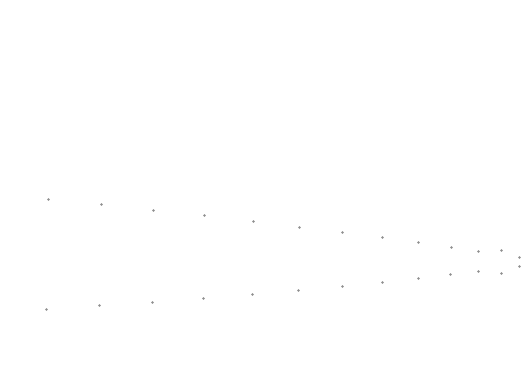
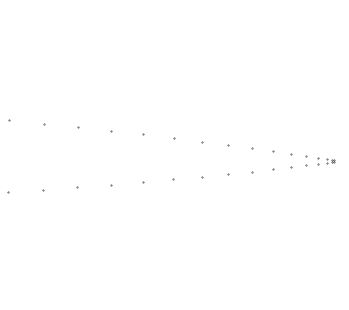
part: (501, 260) -> (306, 160), size x0.62

